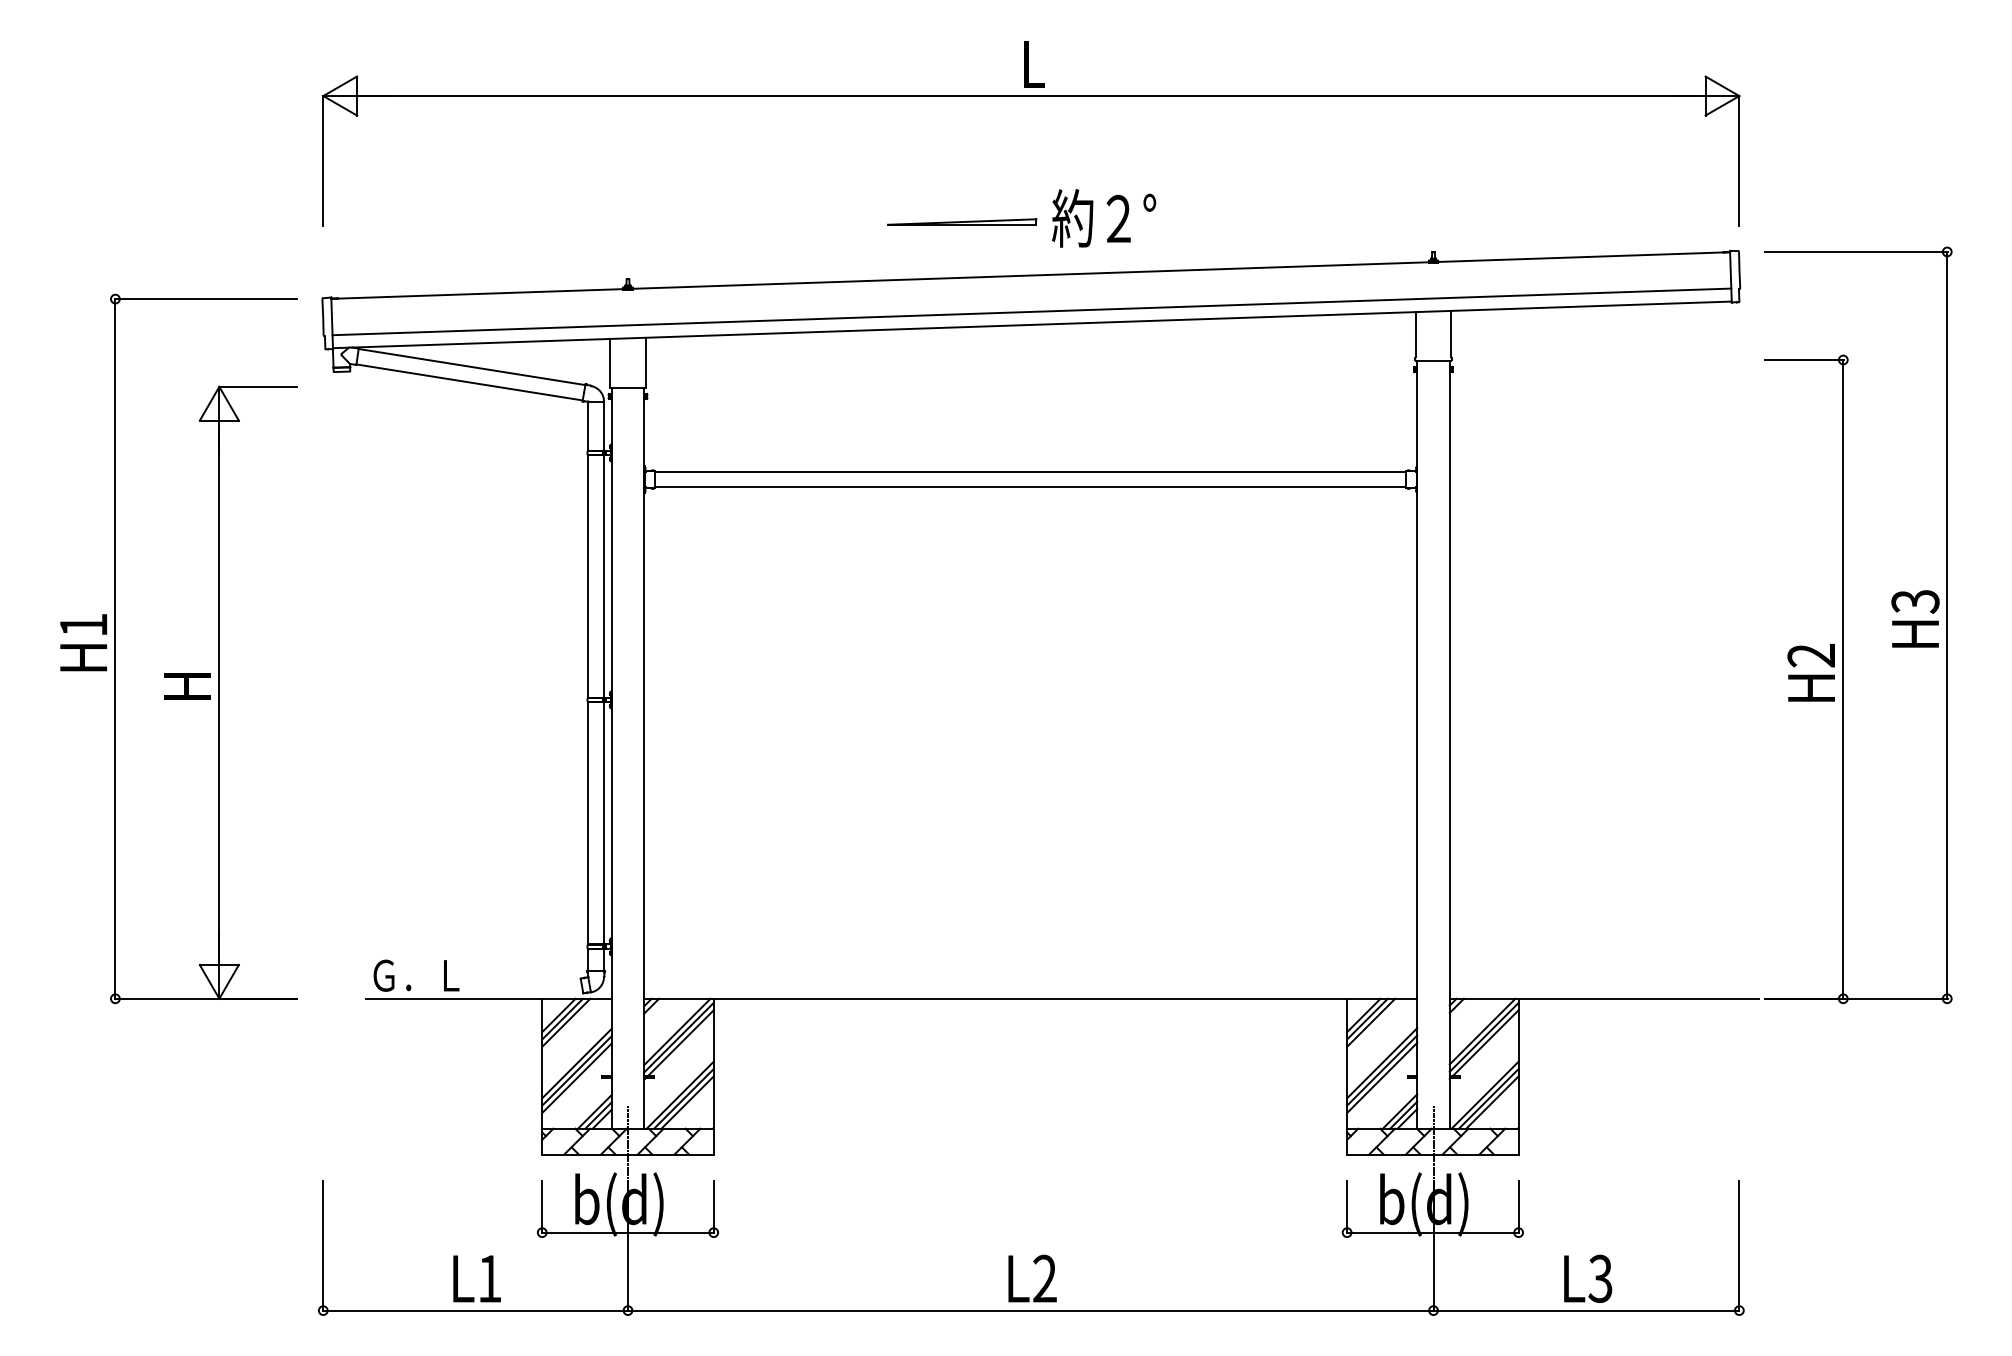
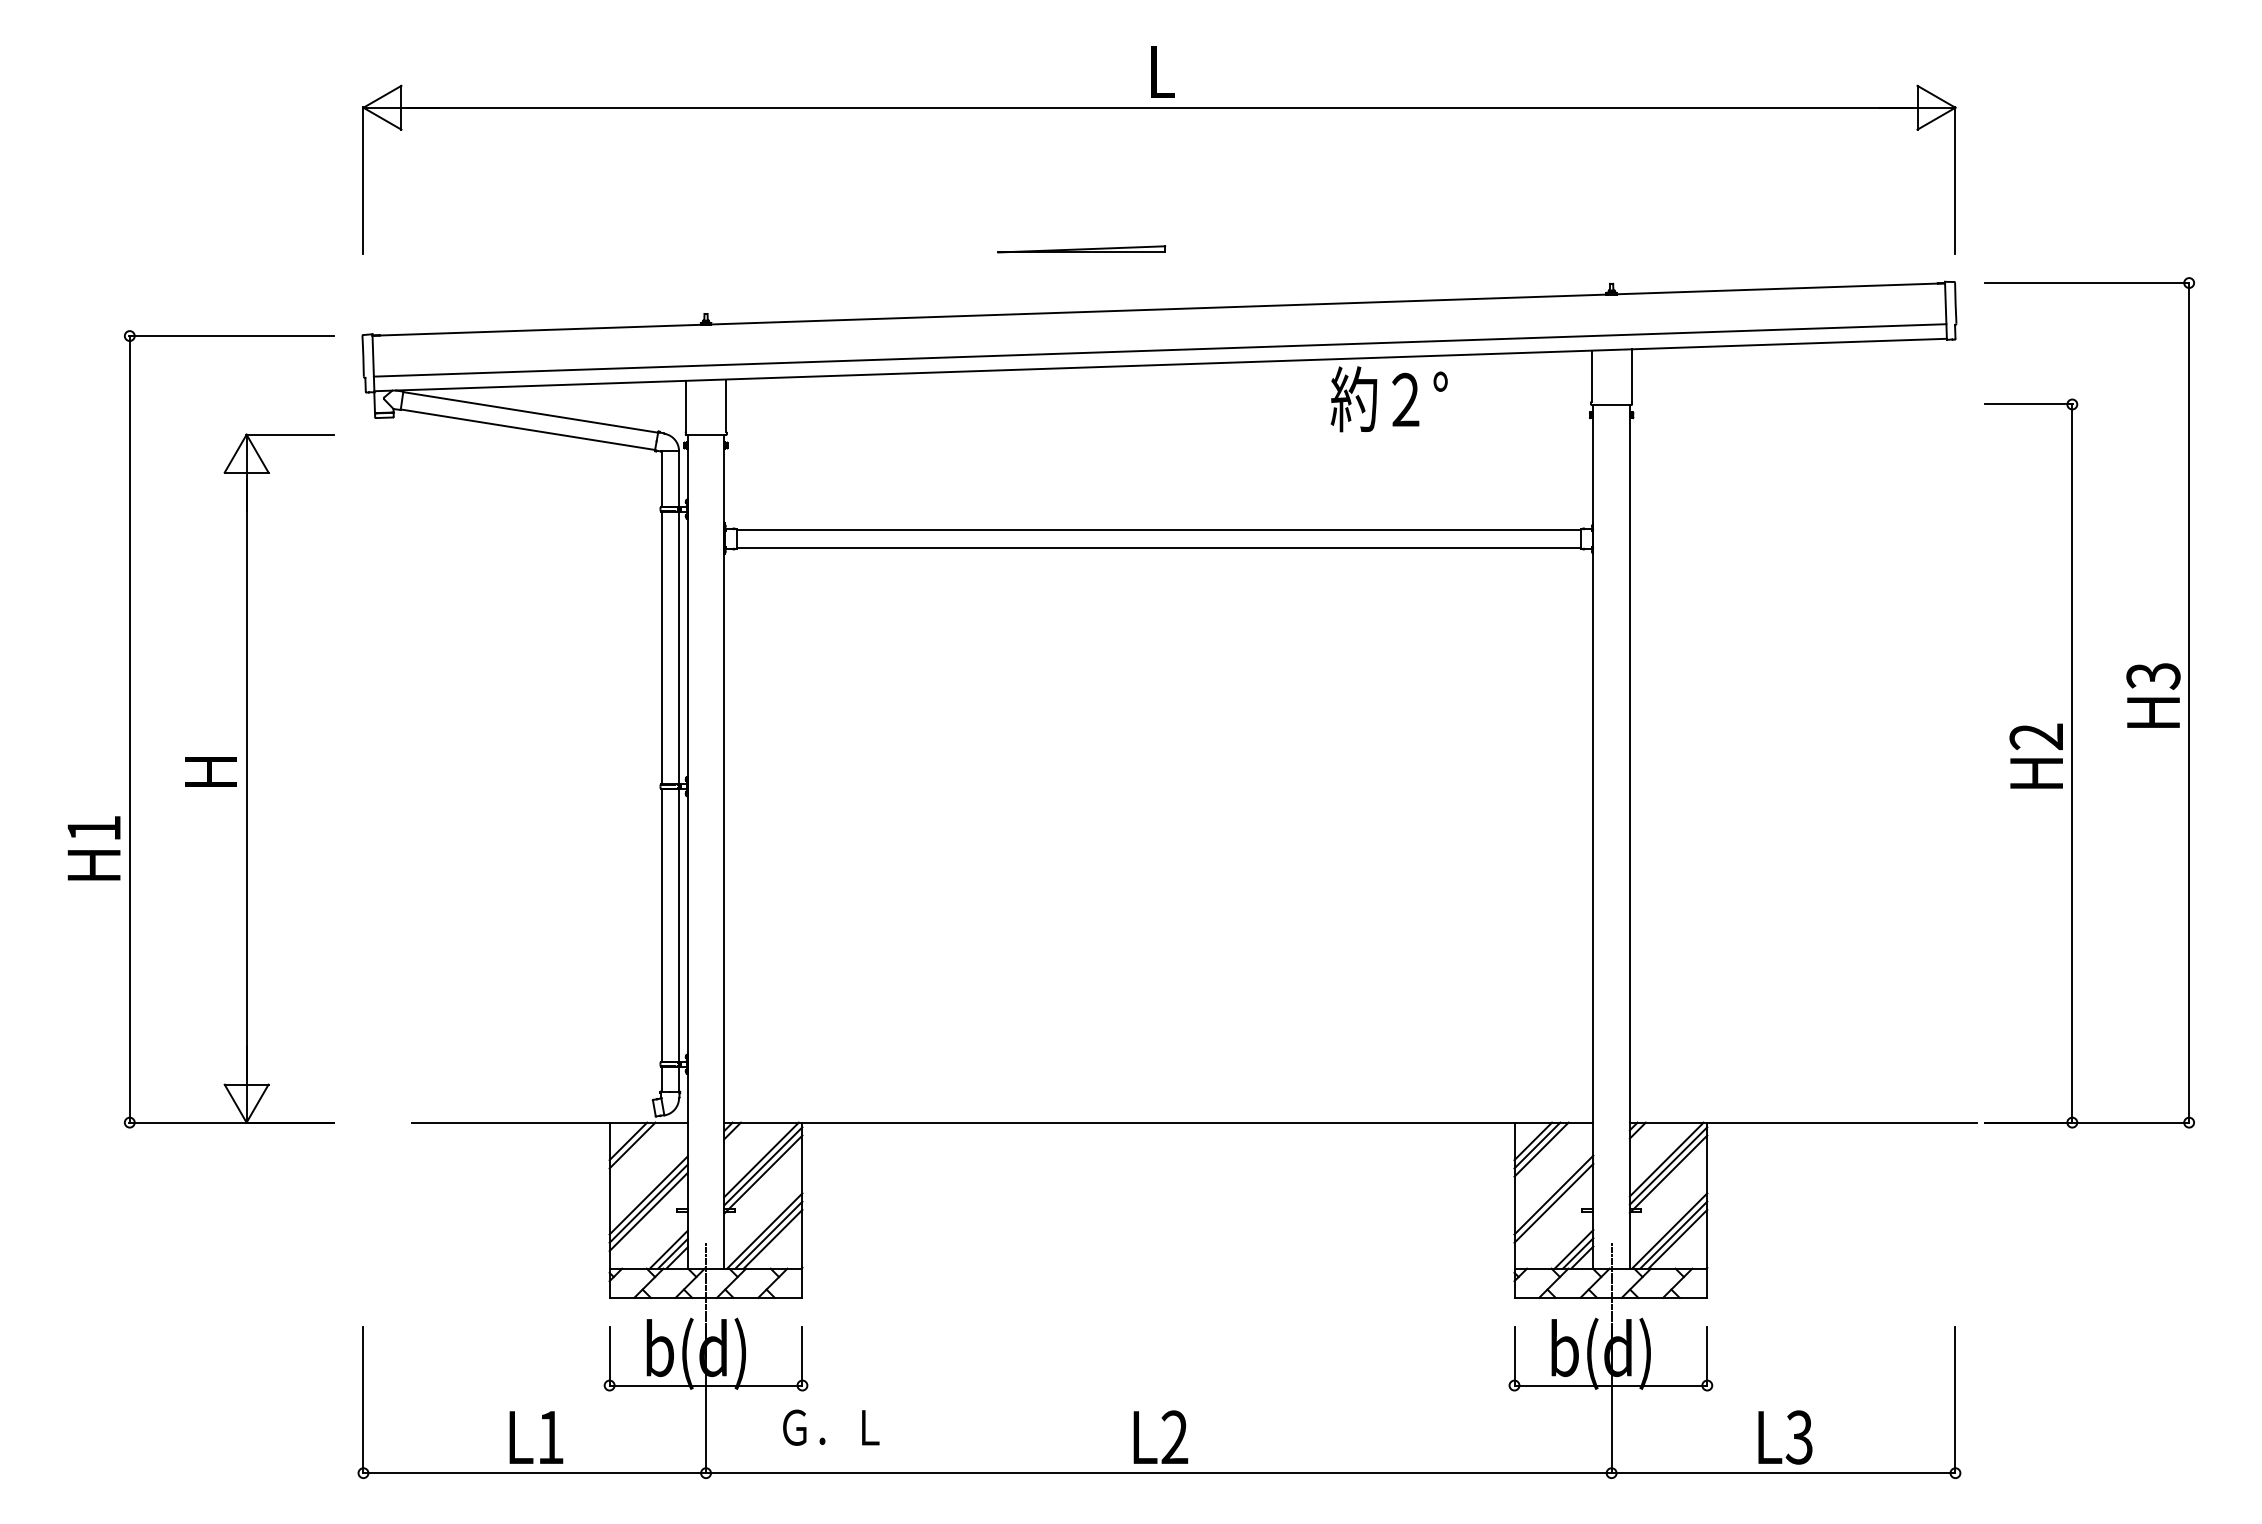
text: (1103, 218) -> (1388, 399), moved
text: (83, 642) -> (93, 848), moved
text: (416, 975) -> (831, 1427), moved
line: (566, 1022) -> (636, 1149), removed
line: (1381, 1077) -> (1553, 1211), removed

